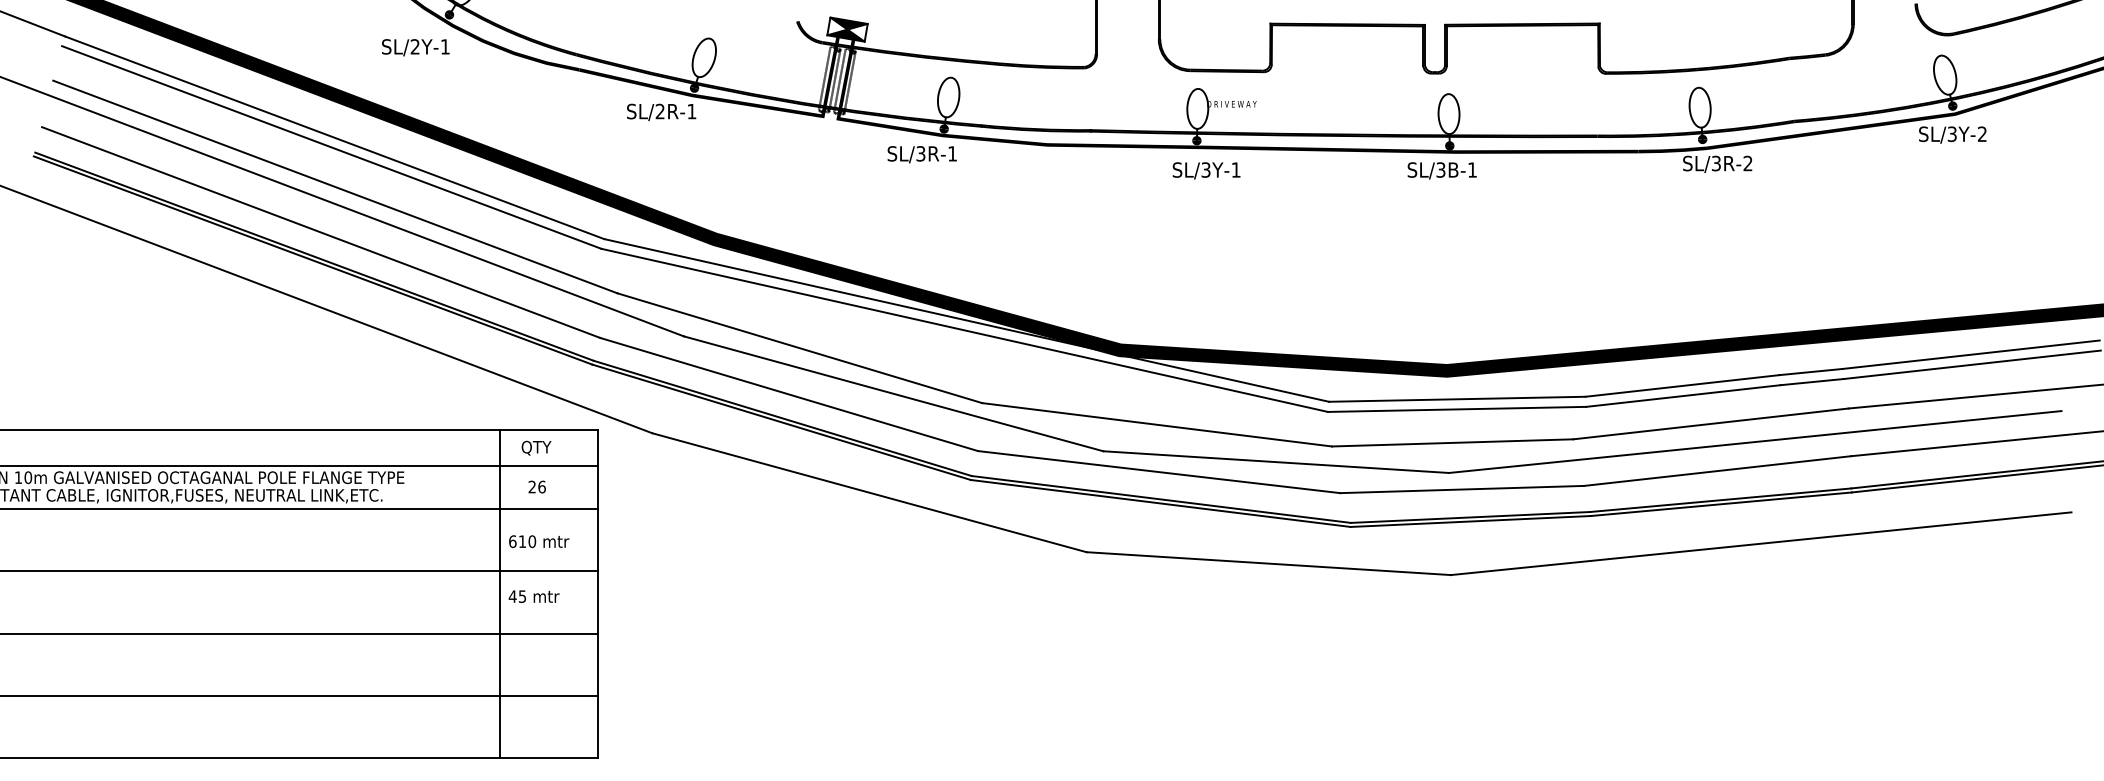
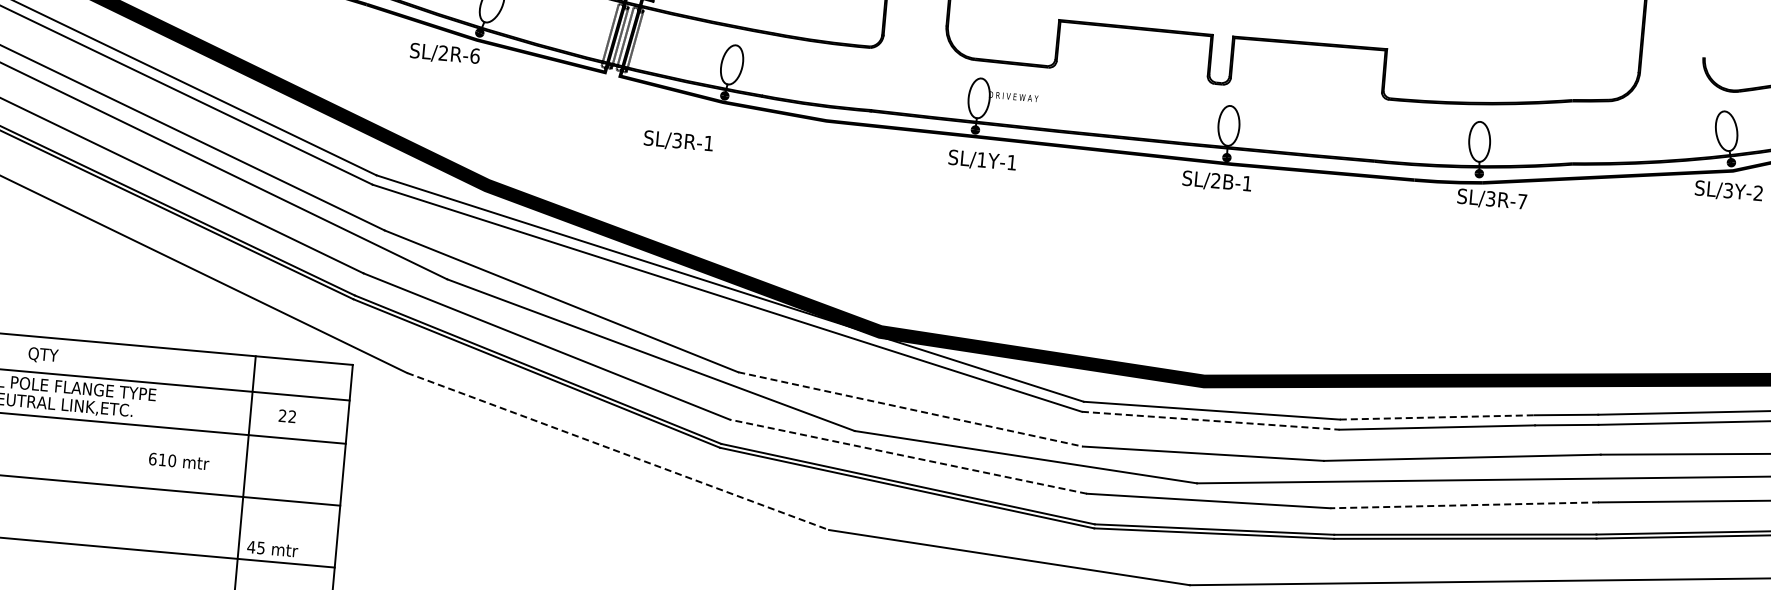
text: (691, 111) -> (474, 55), SL/2R-1 -> SL/2R-6
text: (921, 154) -> (677, 141), moved
text: (1747, 163) -> (1521, 201), SL/3R-2 -> SL/3R-7
text: (1205, 169) -> (981, 159), SL/3Y-1 -> SL/1Y-1
text: (1440, 169) -> (1215, 180), SL/3B-1 -> SL/2B-1
line: (1682, 385) -> (1437, 416), solid -> dashed
line: (1457, 409) -> (1211, 420), solid -> dashed
line: (1157, 424) -> (910, 409), solid -> dashed
text: (536, 447) -> (43, 354), moved
line: (1717, 471) -> (1464, 505), solid -> dashed
line: (1158, 472) -> (907, 457), solid -> dashed
text: (541, 486) -> (291, 416), 26 -> 22
line: (869, 492) -> (618, 451), solid -> dashed
text: (539, 541) -> (179, 461), moved
text: (533, 596) -> (272, 548), moved

